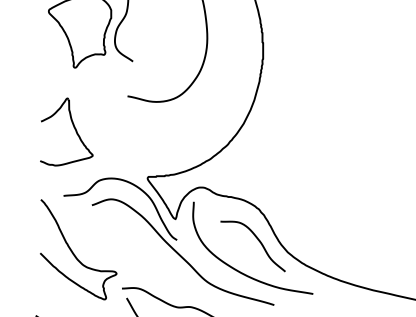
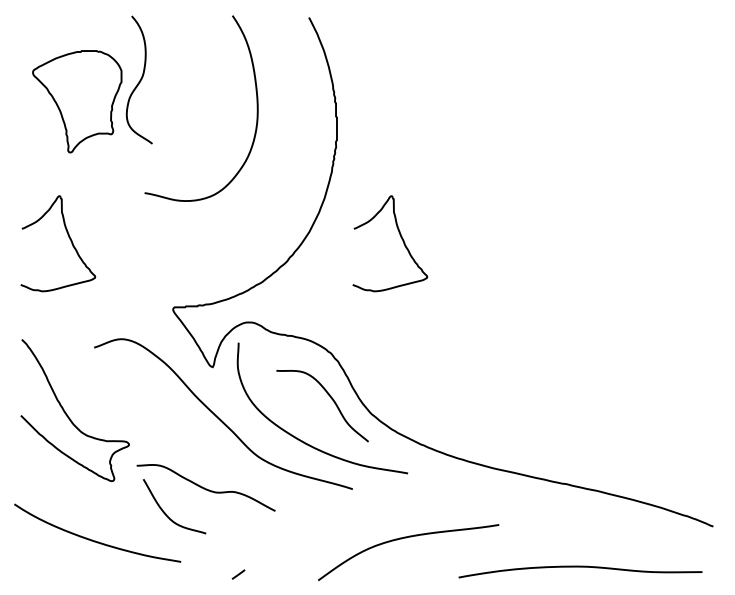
part: (307, 127) -> (400, 237), added
curve: (134, 186) -> (154, 320), removed

